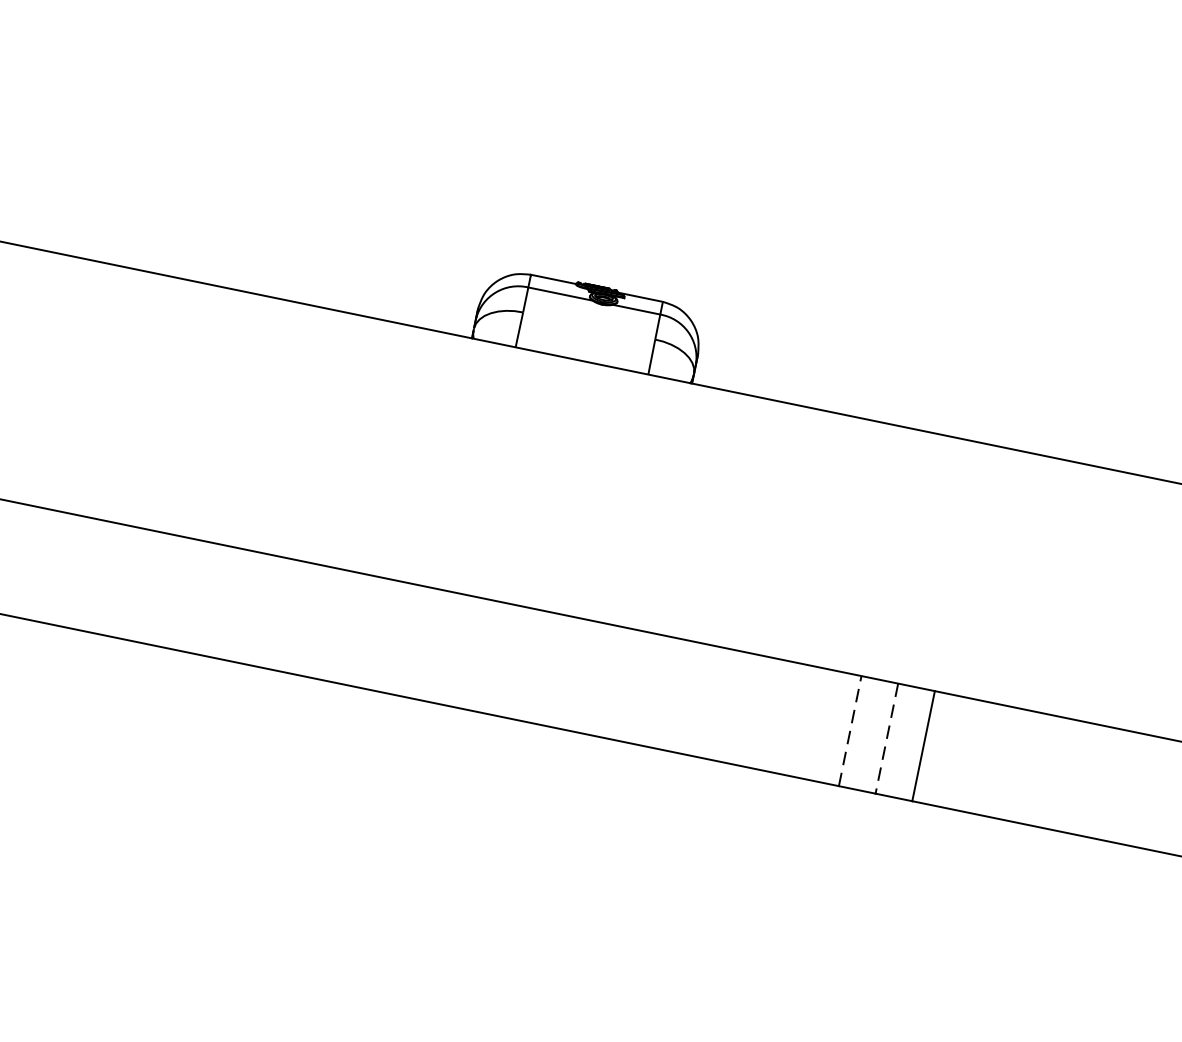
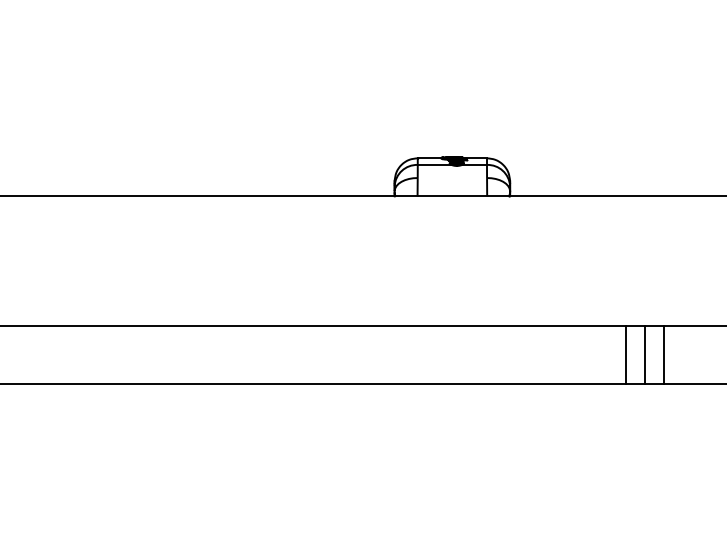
line: (849, 731) -> (625, 355), dashed -> solid
line: (885, 739) -> (644, 355), dashed -> solid

